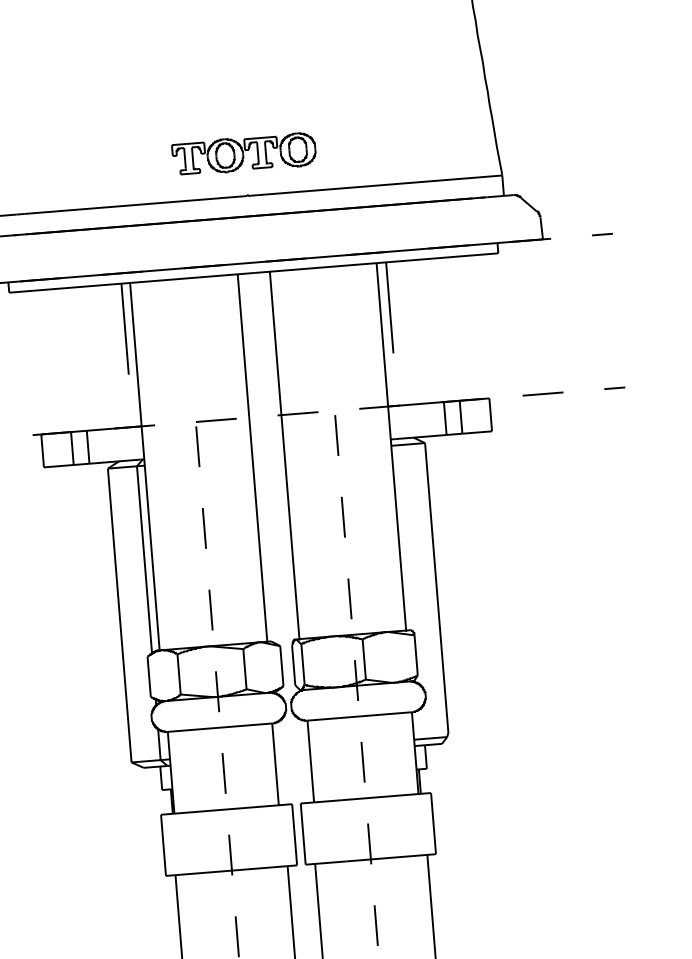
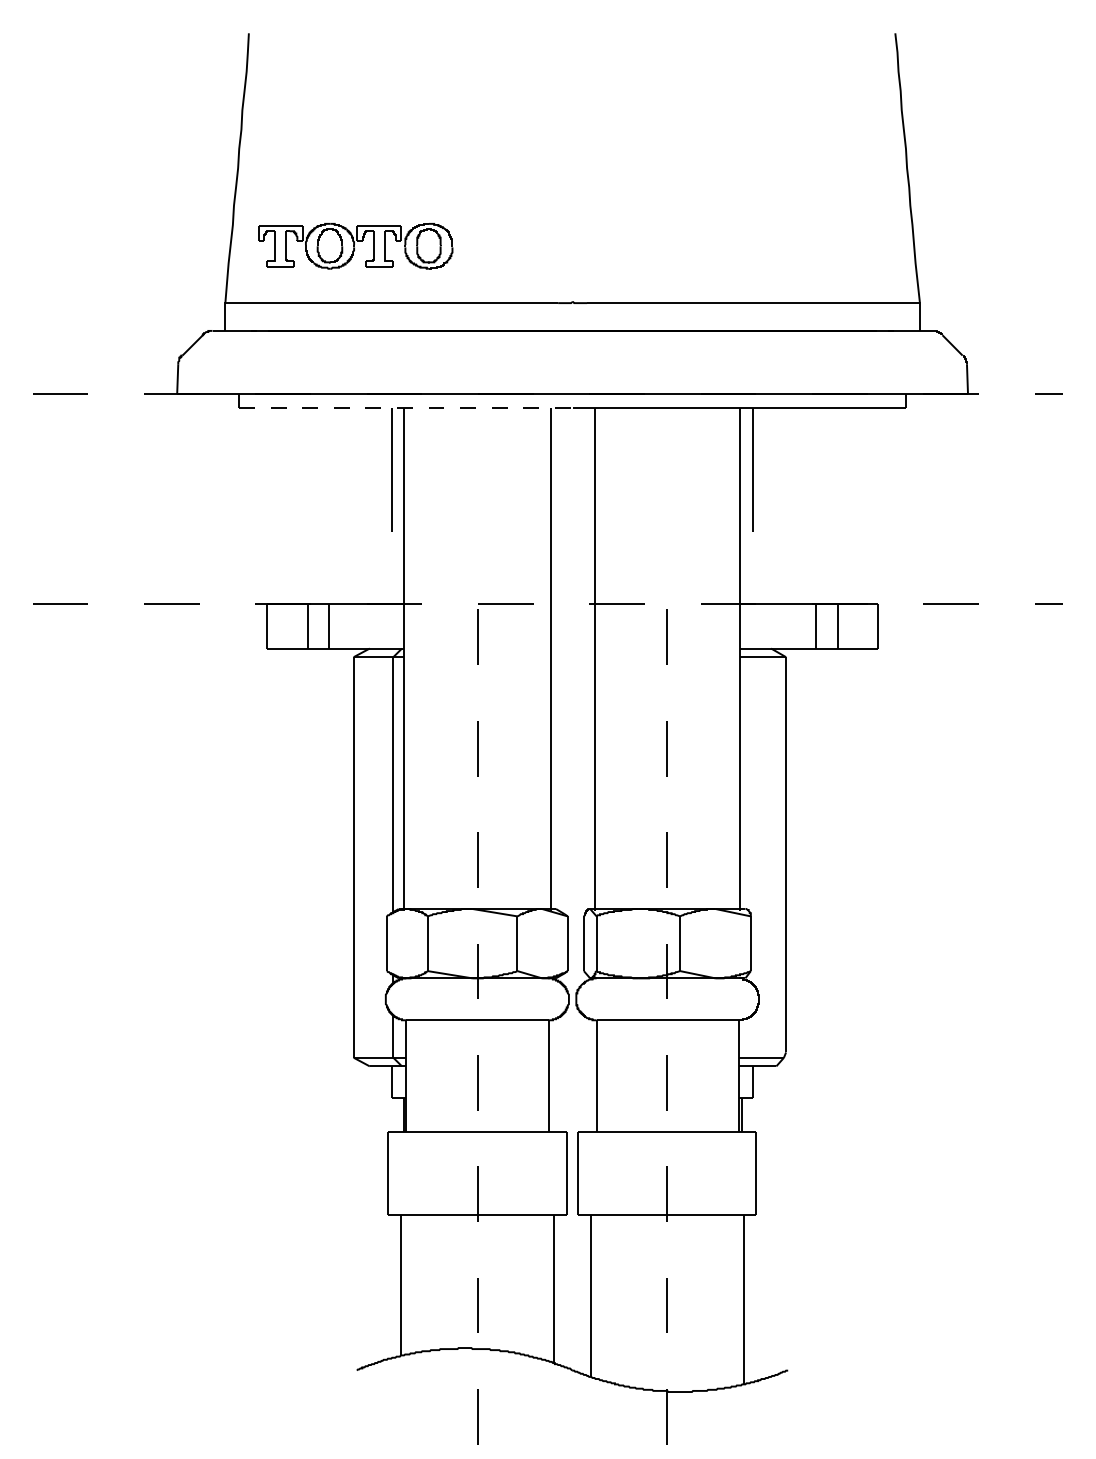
part: (244, 154) -> (355, 246), moved
line: (131, 283) -> (406, 408), solid -> dashed

